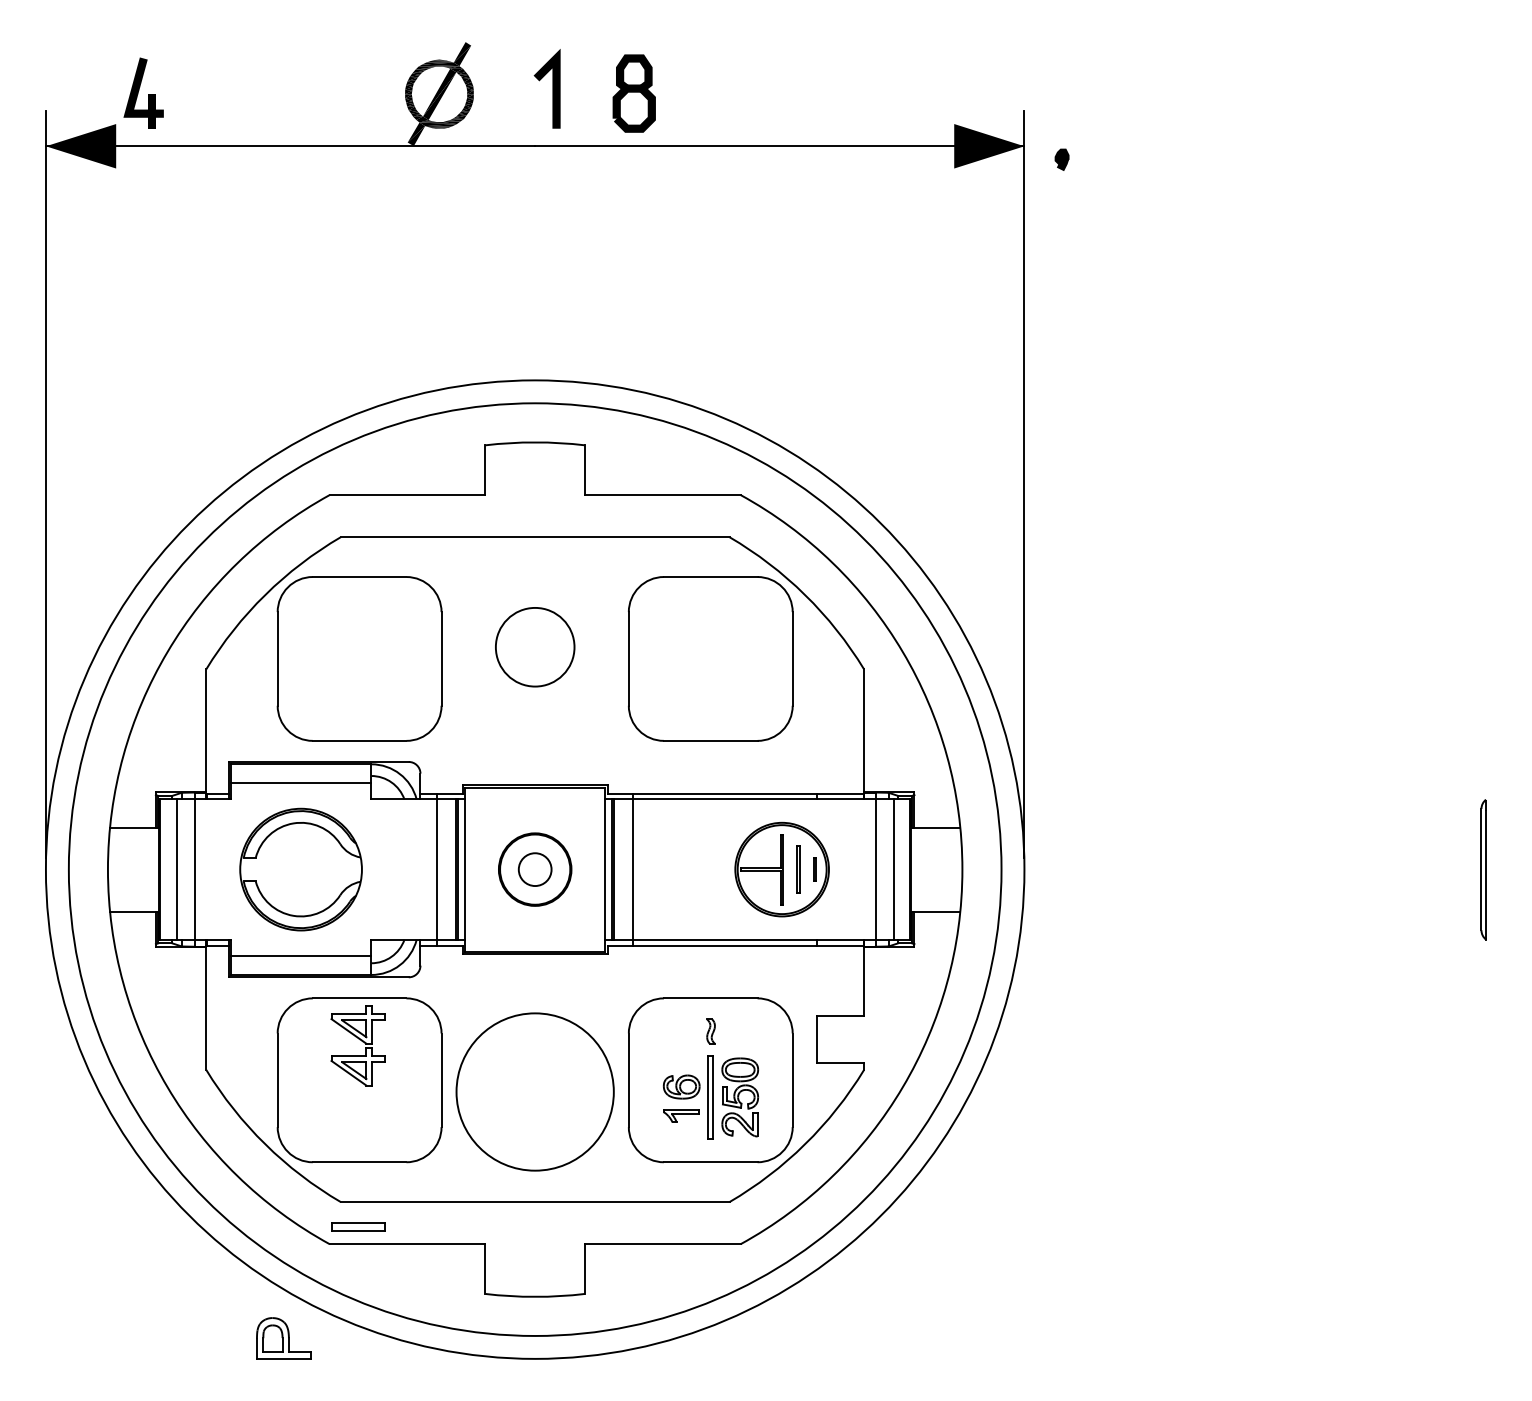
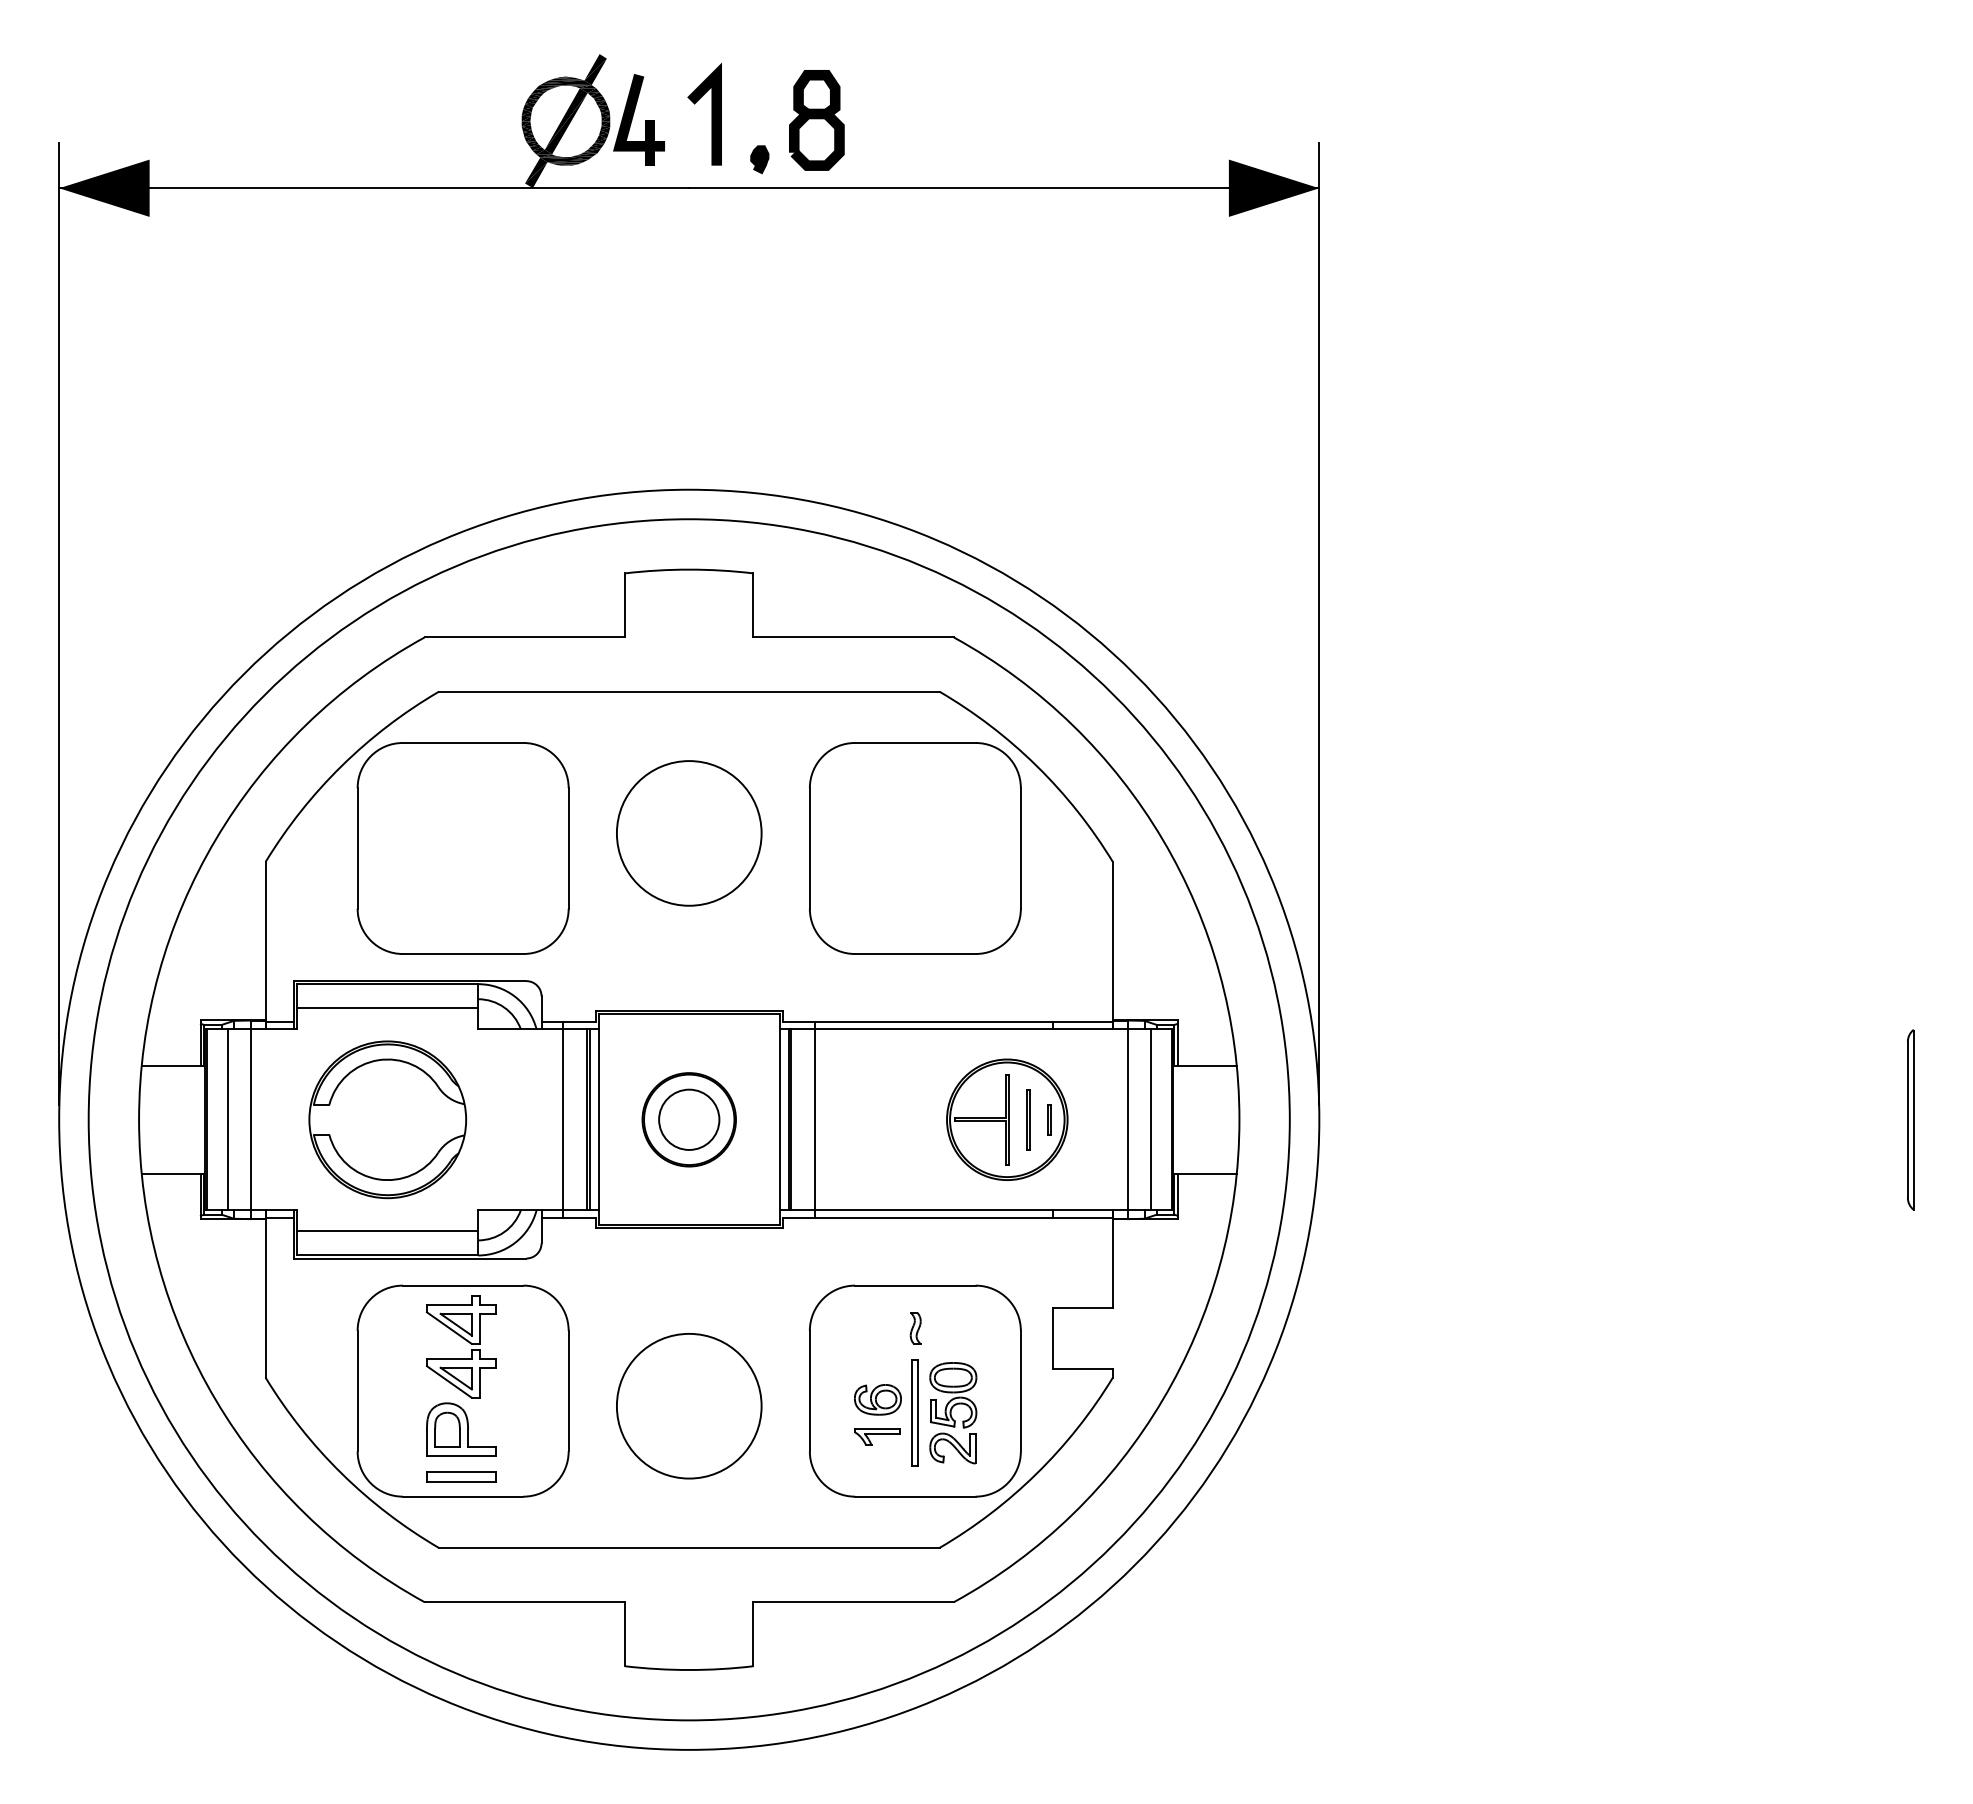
part: (143, 92) -> (638, 119), moved
part: (1061, 159) -> (759, 159), moved
circle: (534, 647) -> (688, 833), size x1.43
circle: (535, 869) -> (689, 1119), size x1.43
circle: (534, 1091) -> (688, 1405), size x0.71
part: (358, 1226) -> (461, 1476), moved
part: (283, 1338) -> (461, 1429), moved

